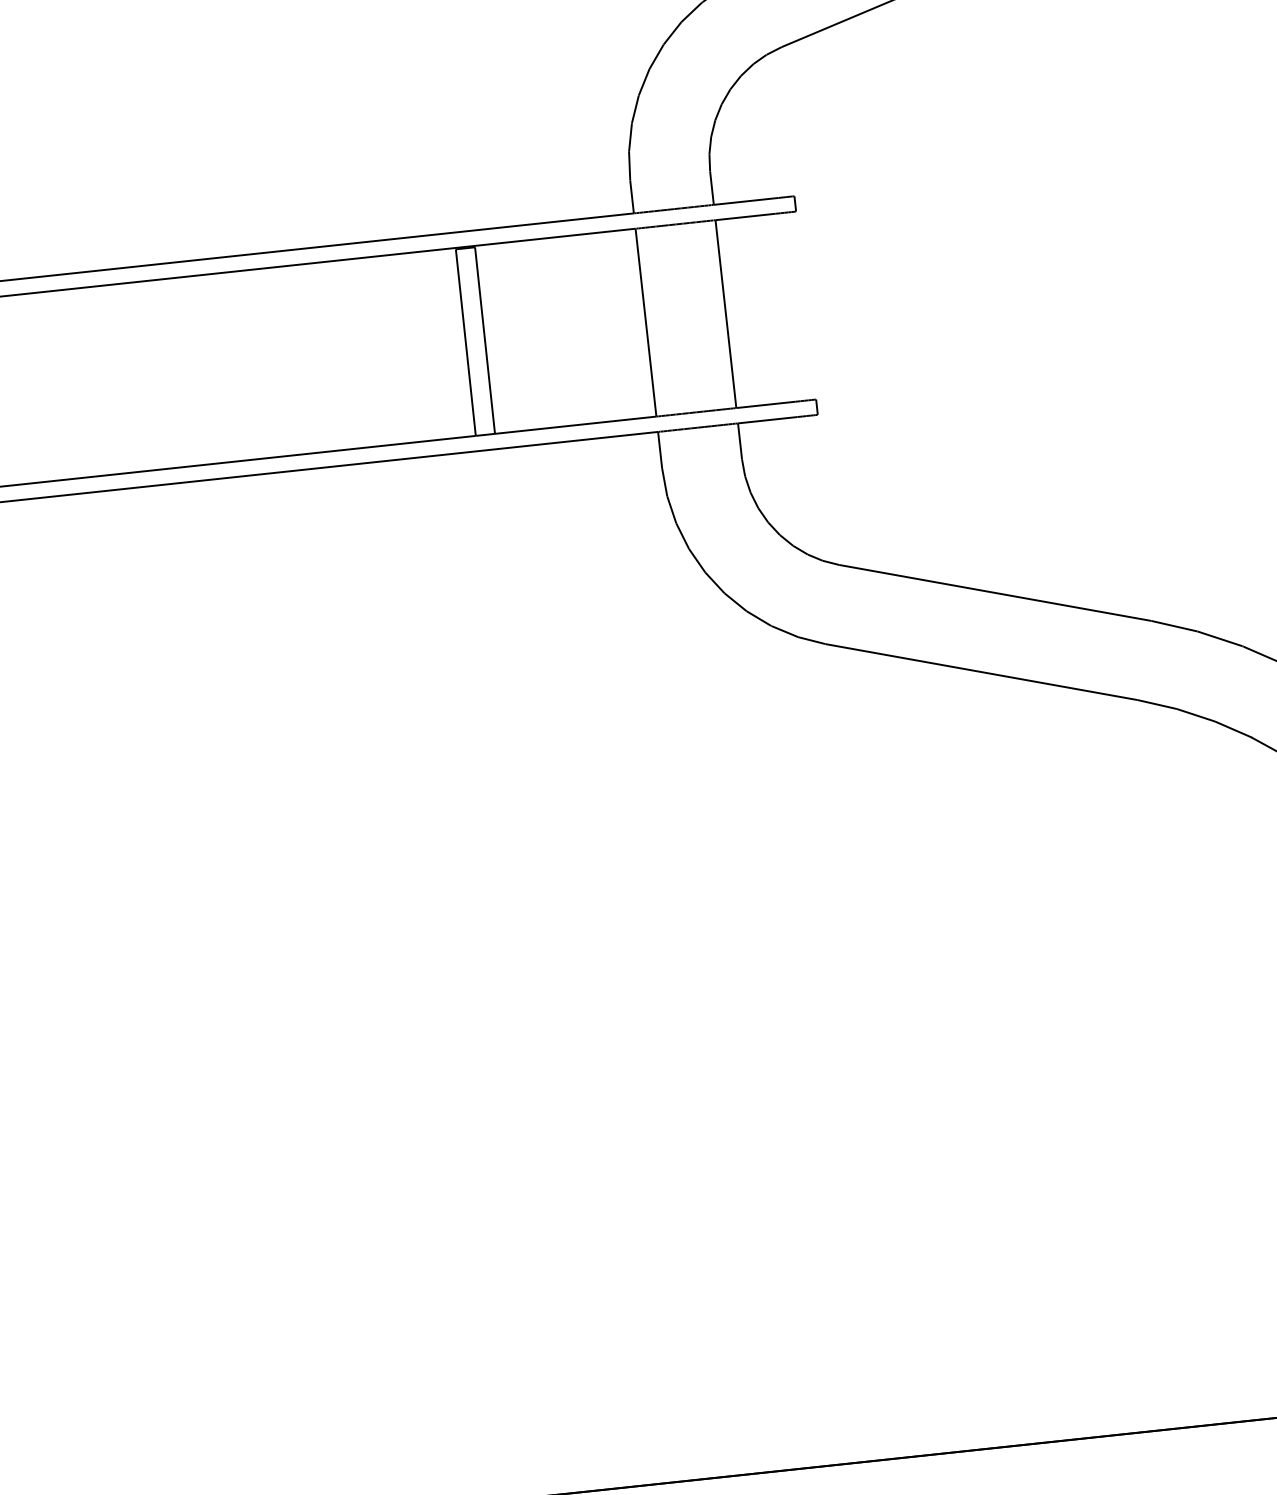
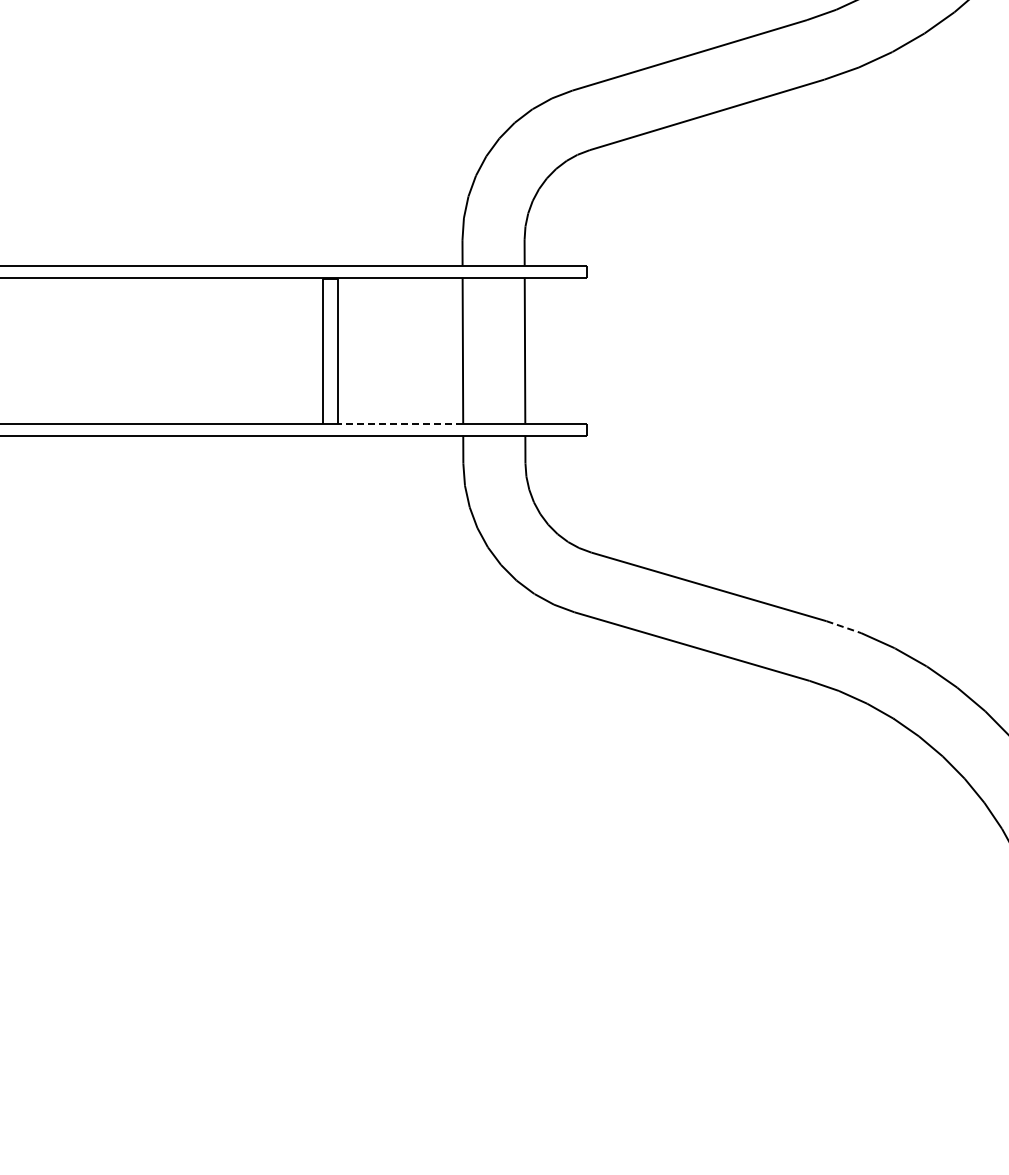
line: (575, 425) -> (400, 423), solid -> dashed
line: (1175, 626) -> (844, 627), solid -> dashed

